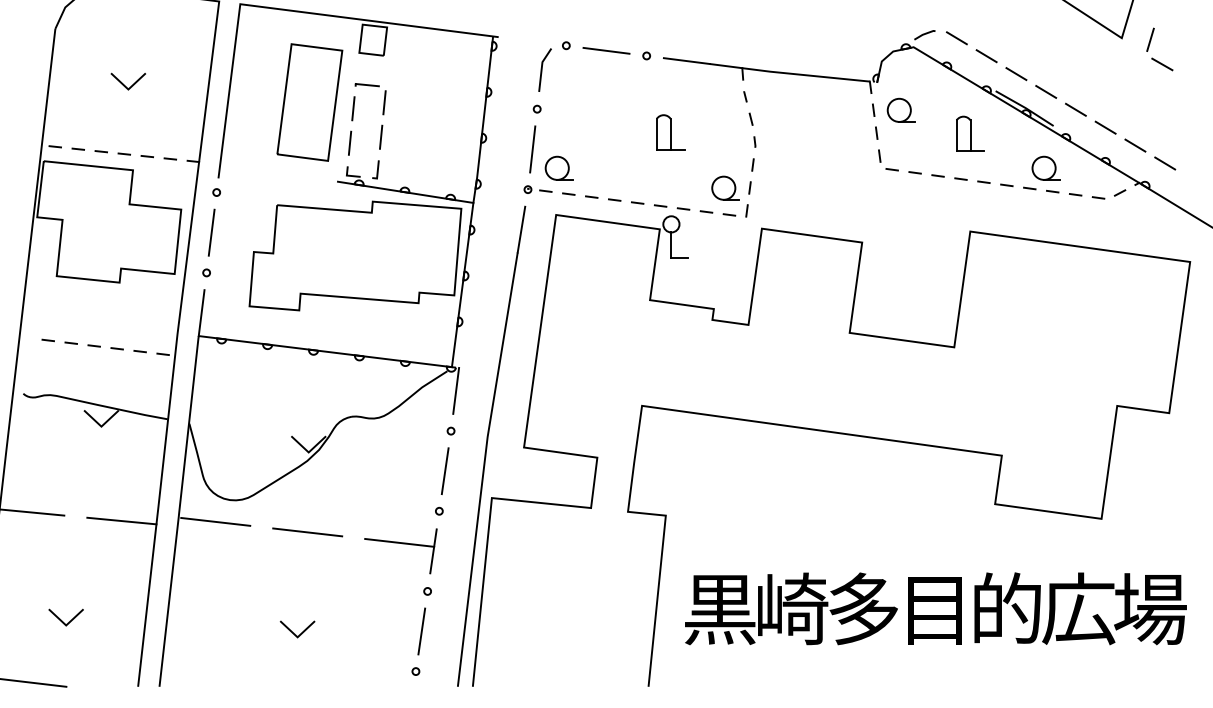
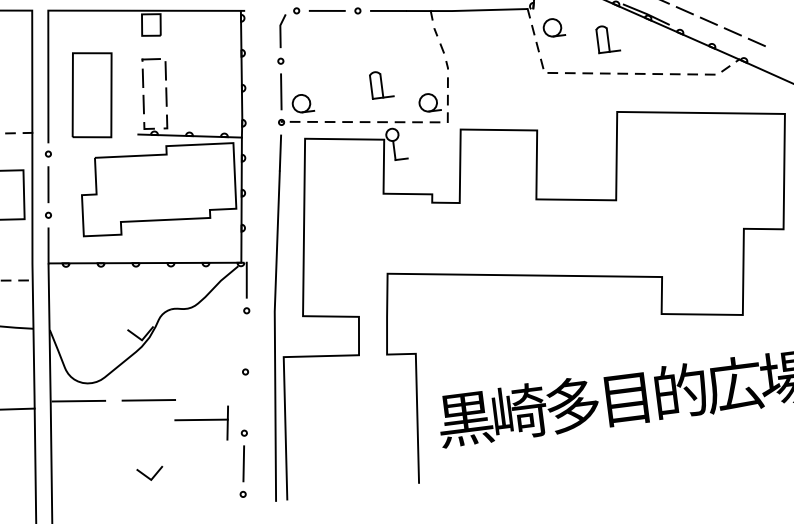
part: (309, 102) -> (91, 95), moved
part: (670, 132) -> (381, 84), moved
part: (1045, 167) -> (667, 56), removed
line: (444, 471) -> (245, 341), removed
part: (402, 544) -> (203, 420), moved

